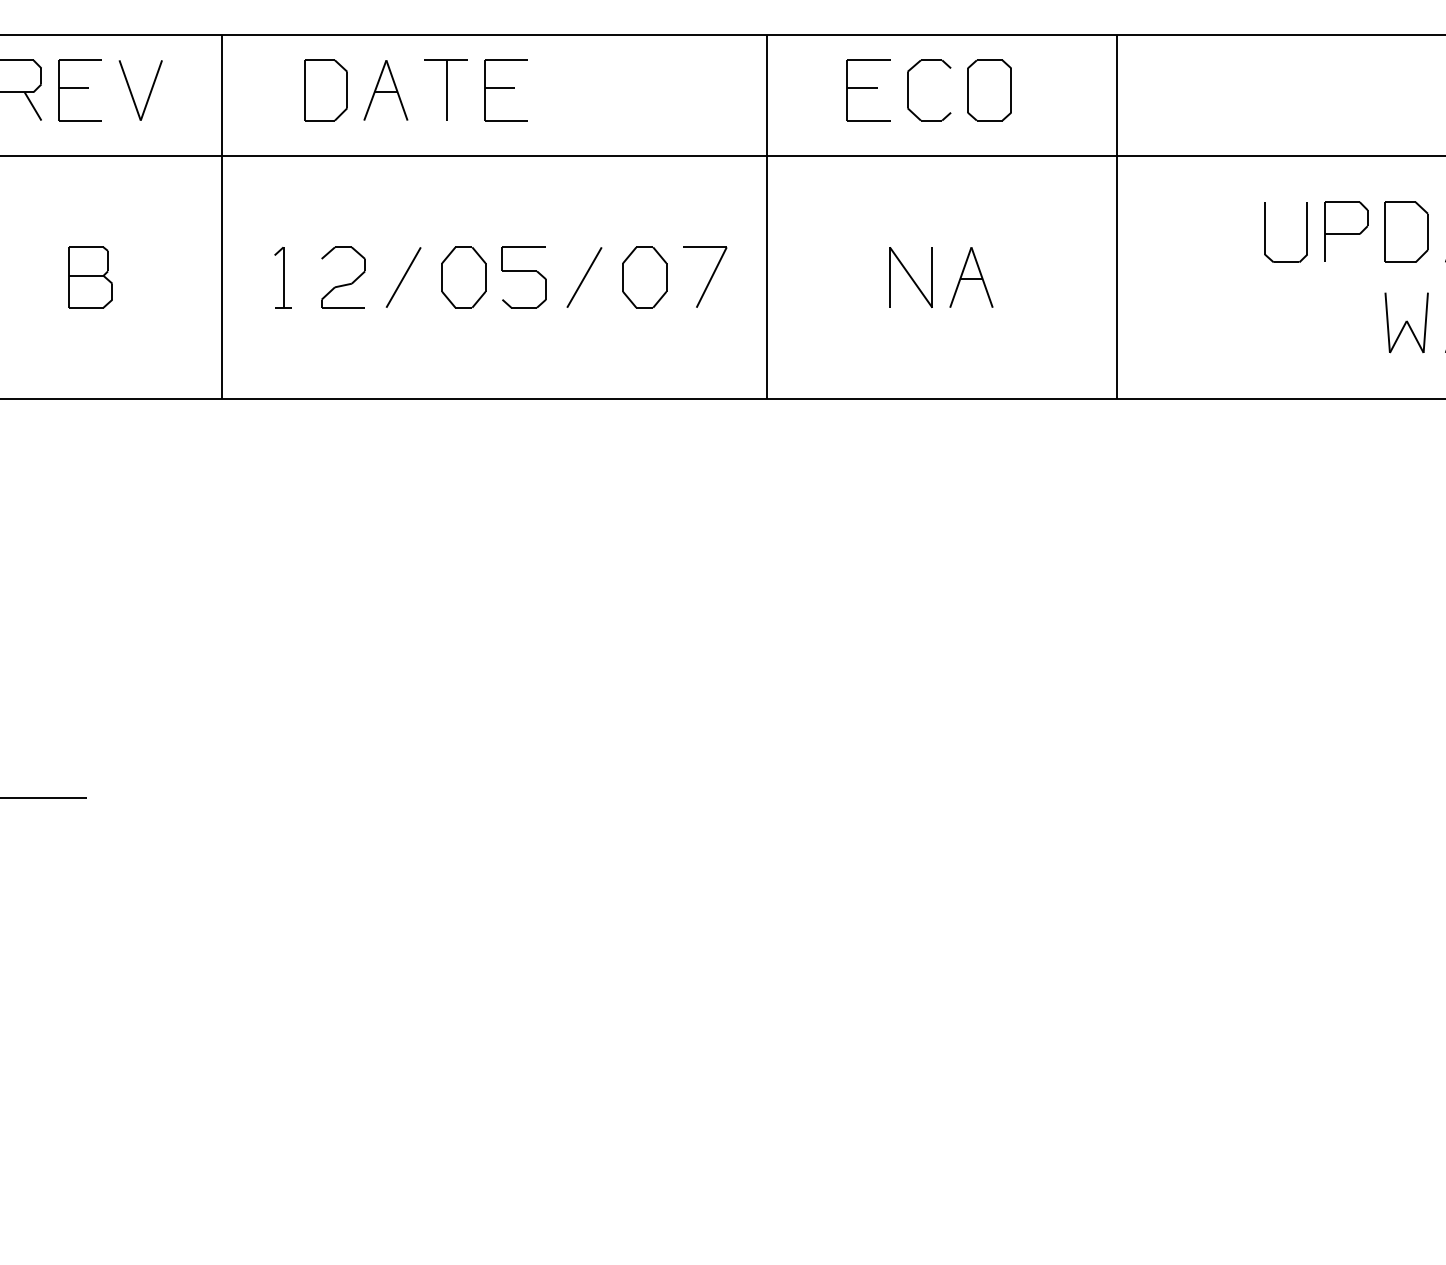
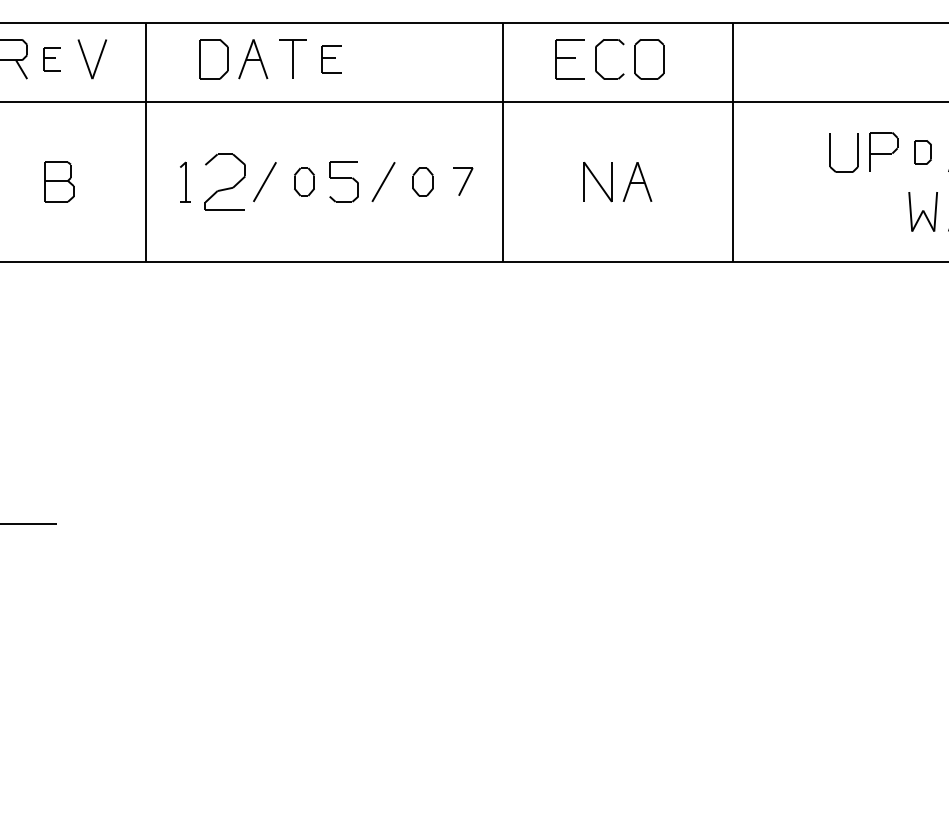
part: (79, 90) -> (52, 59), size x0.6
part: (505, 90) -> (331, 59), size x0.7
part: (1405, 232) -> (922, 152), size x0.6
part: (343, 276) -> (225, 181), size x1.4
part: (463, 276) -> (304, 181), size x0.7
part: (643, 276) -> (422, 181), size x0.7
part: (704, 276) -> (462, 181), size x0.7

